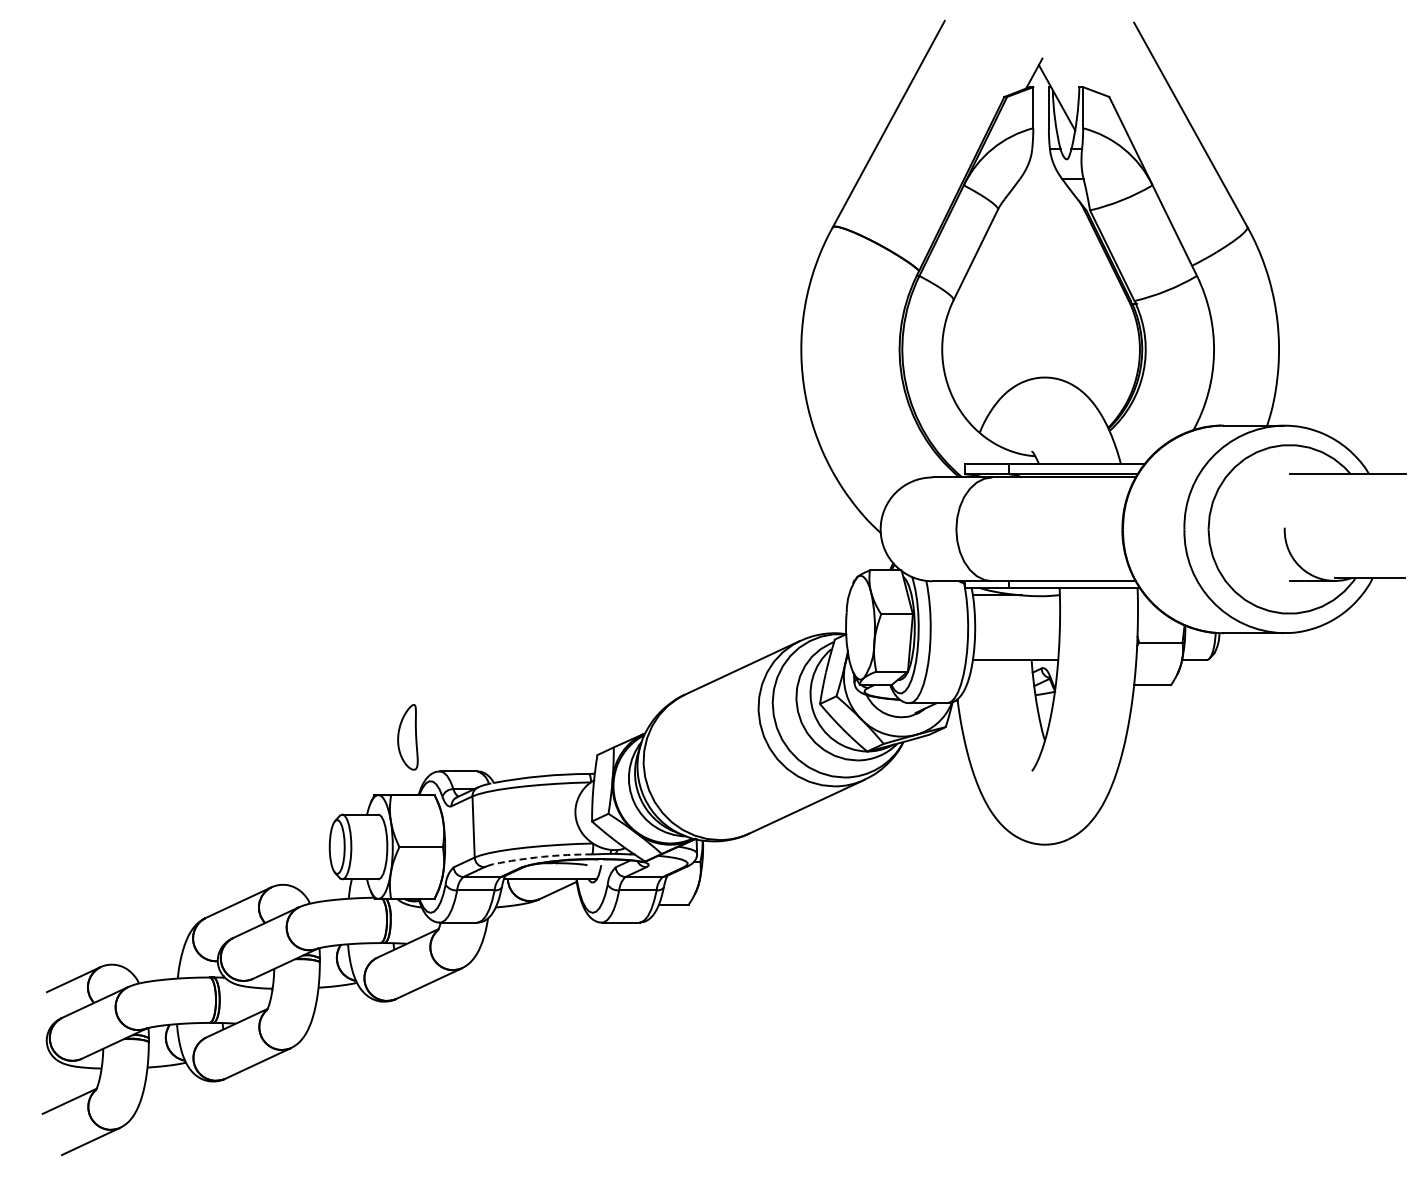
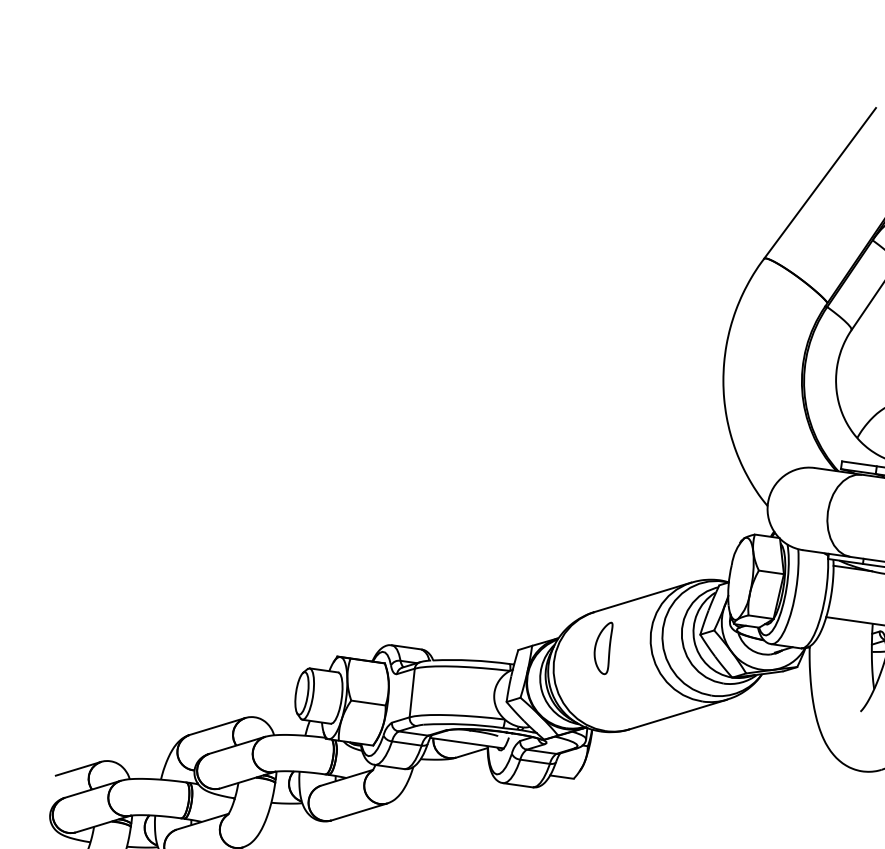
part: (407, 737) -> (602, 647), moved
arc: (542, 856) -> (463, 724), dashed -> solid

